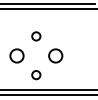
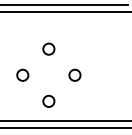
circle: (16, 55) -> (22, 74), size x0.62
circle: (55, 55) -> (74, 74), size x0.62

